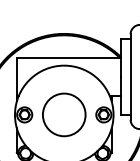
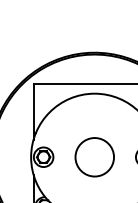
circle: (64, 114) -> (94, 156), size x0.7

